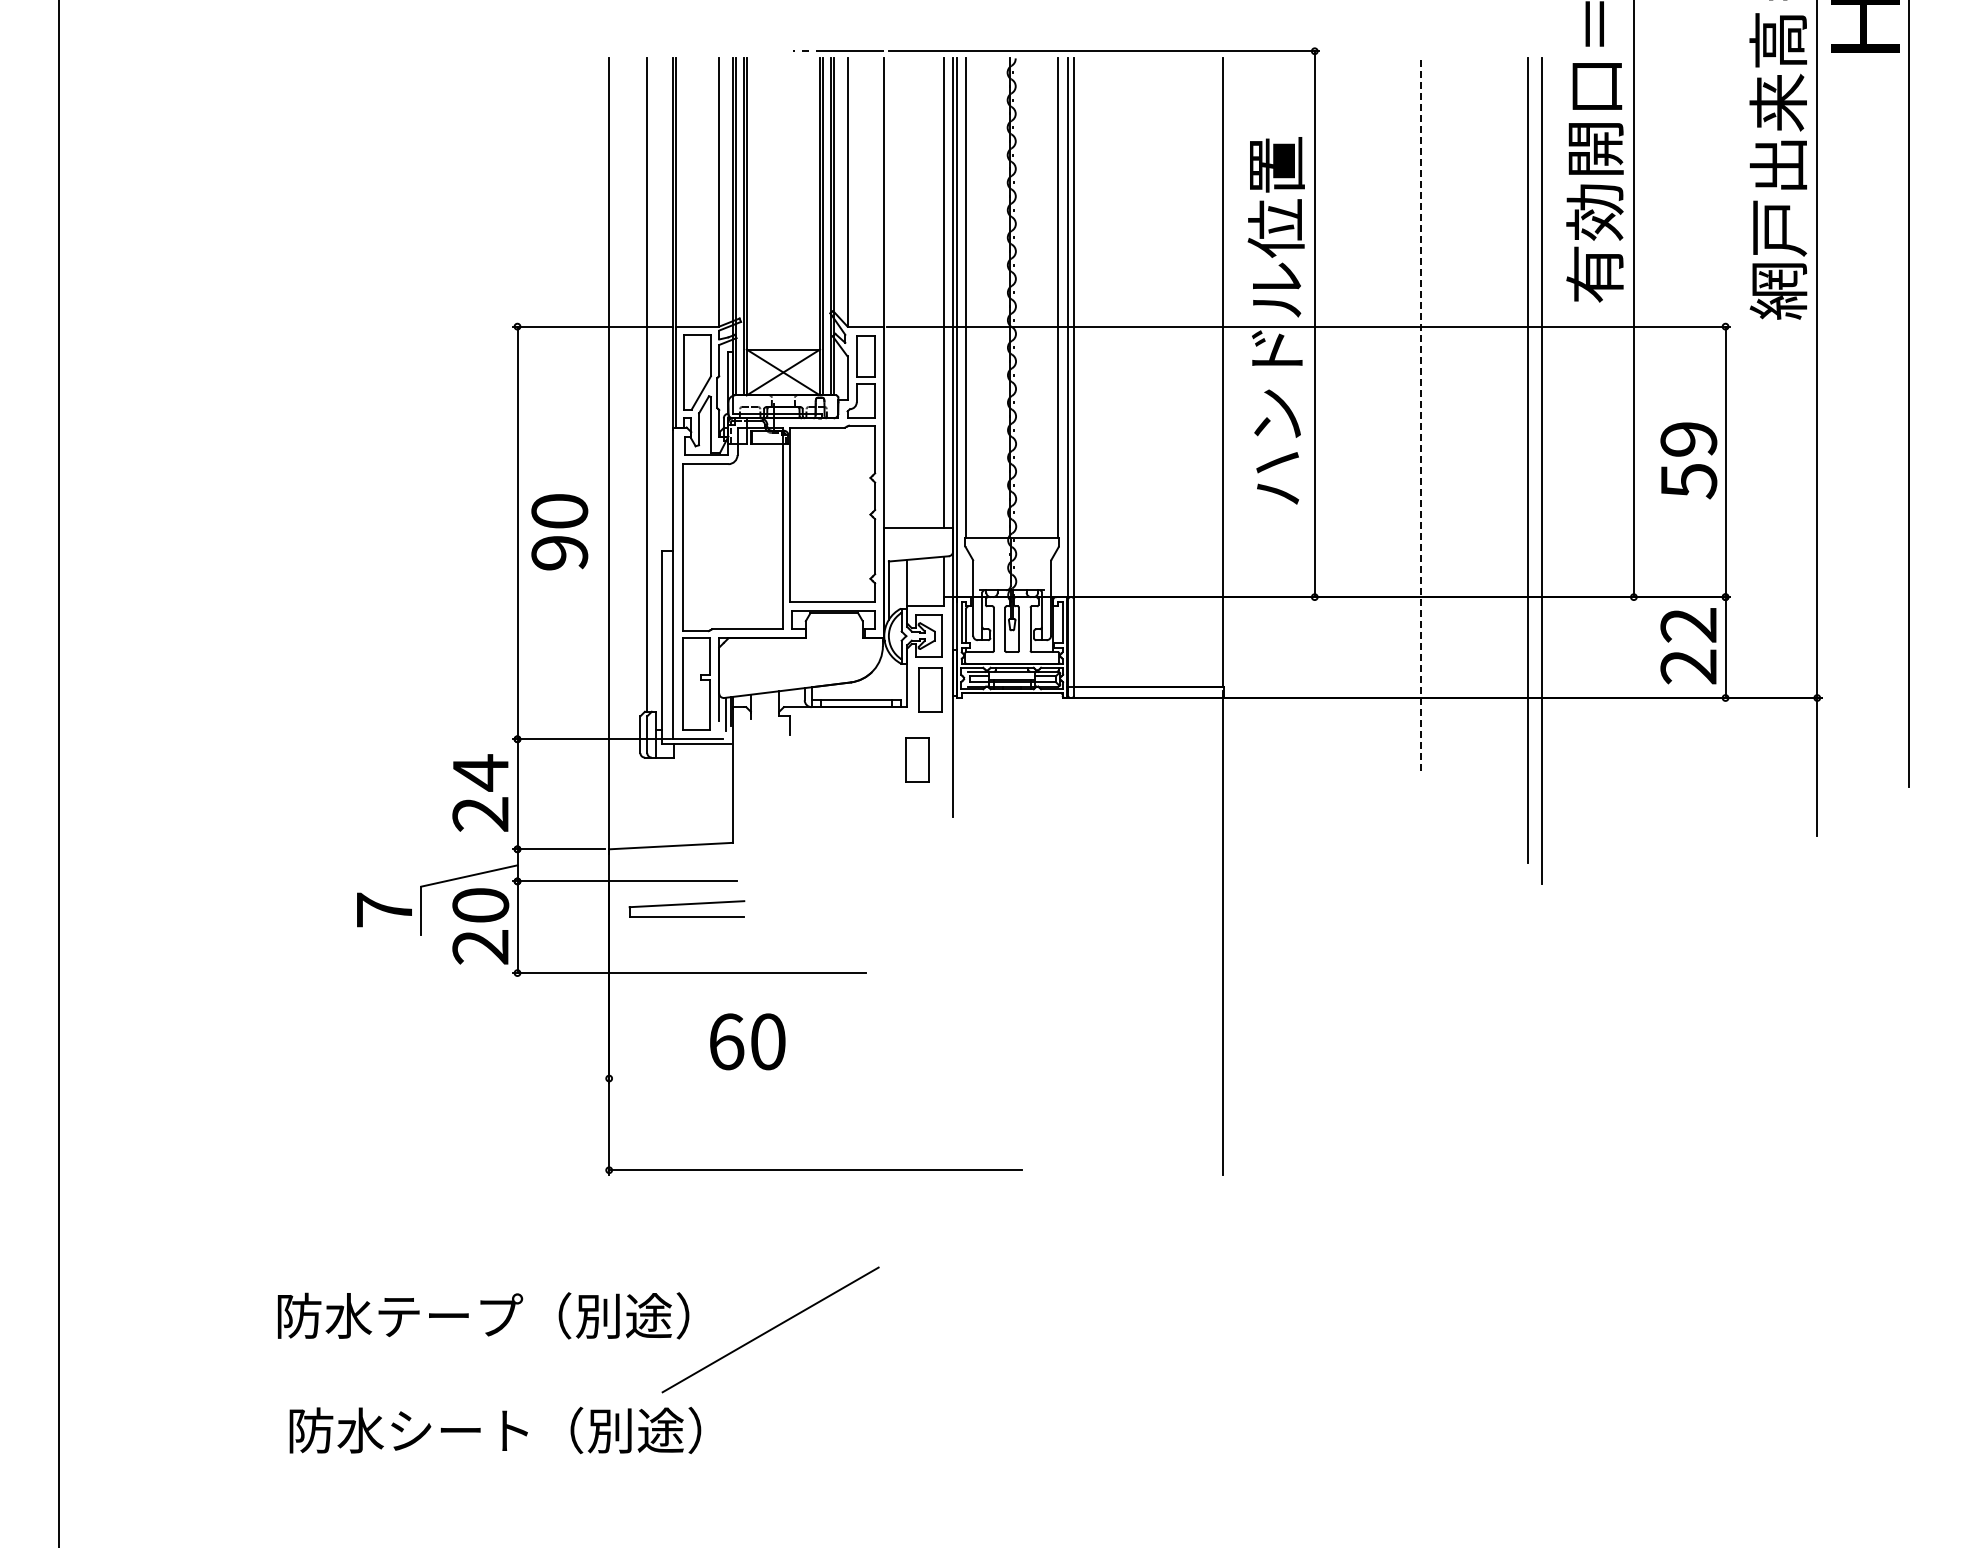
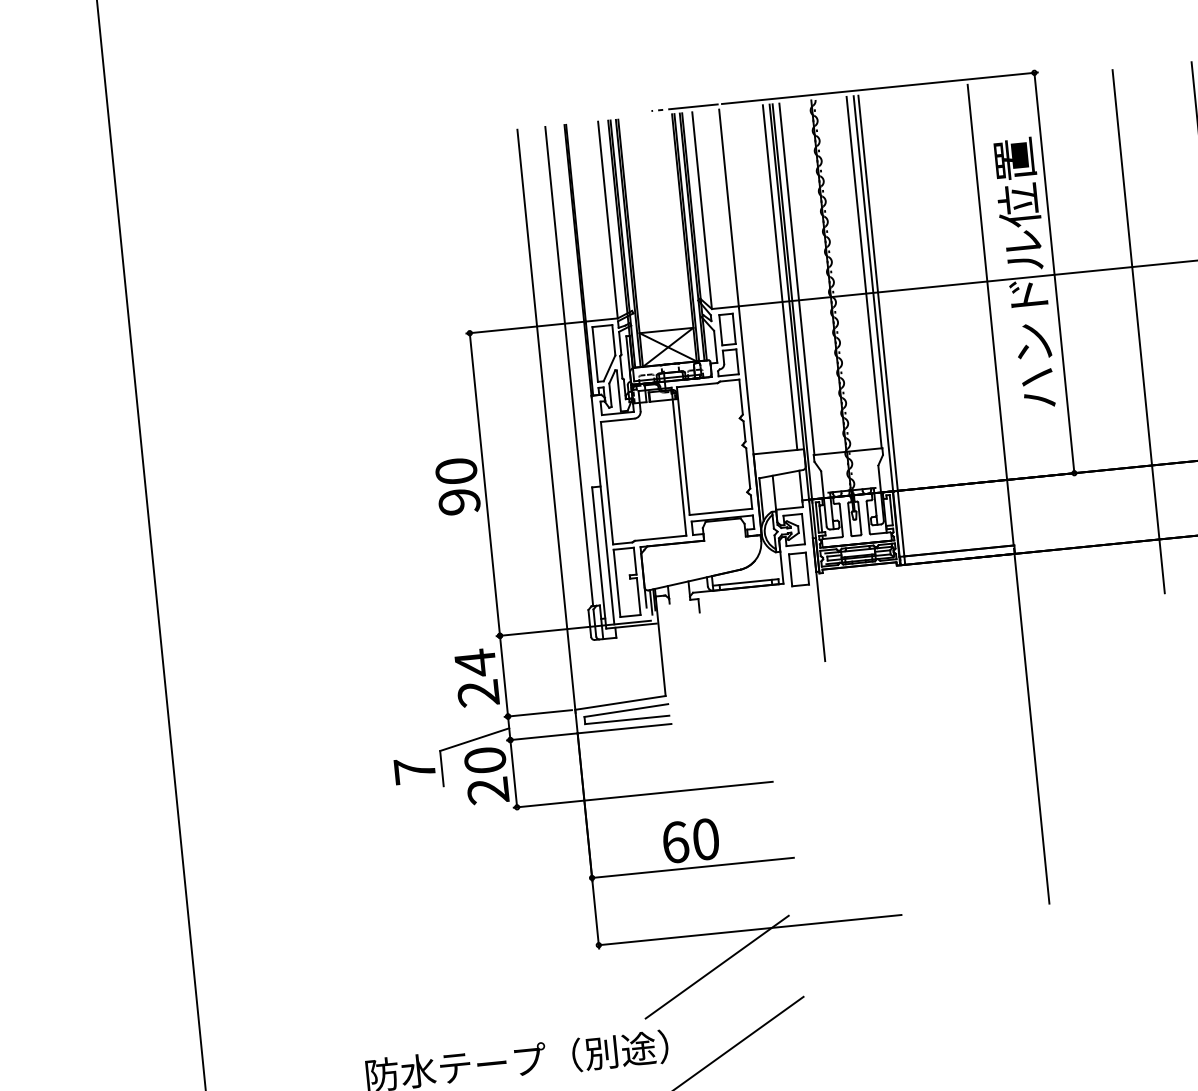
line: (1420, 414) -> (1138, 331), dashed -> solid
text: (559, 532) -> (457, 486), moved
part: (917, 759) -> (794, 621), removed
part: (686, 908) -> (626, 713), moved
line: (746, 1078) -> (692, 867), added
line: (765, 1215) -> (716, 966), added

